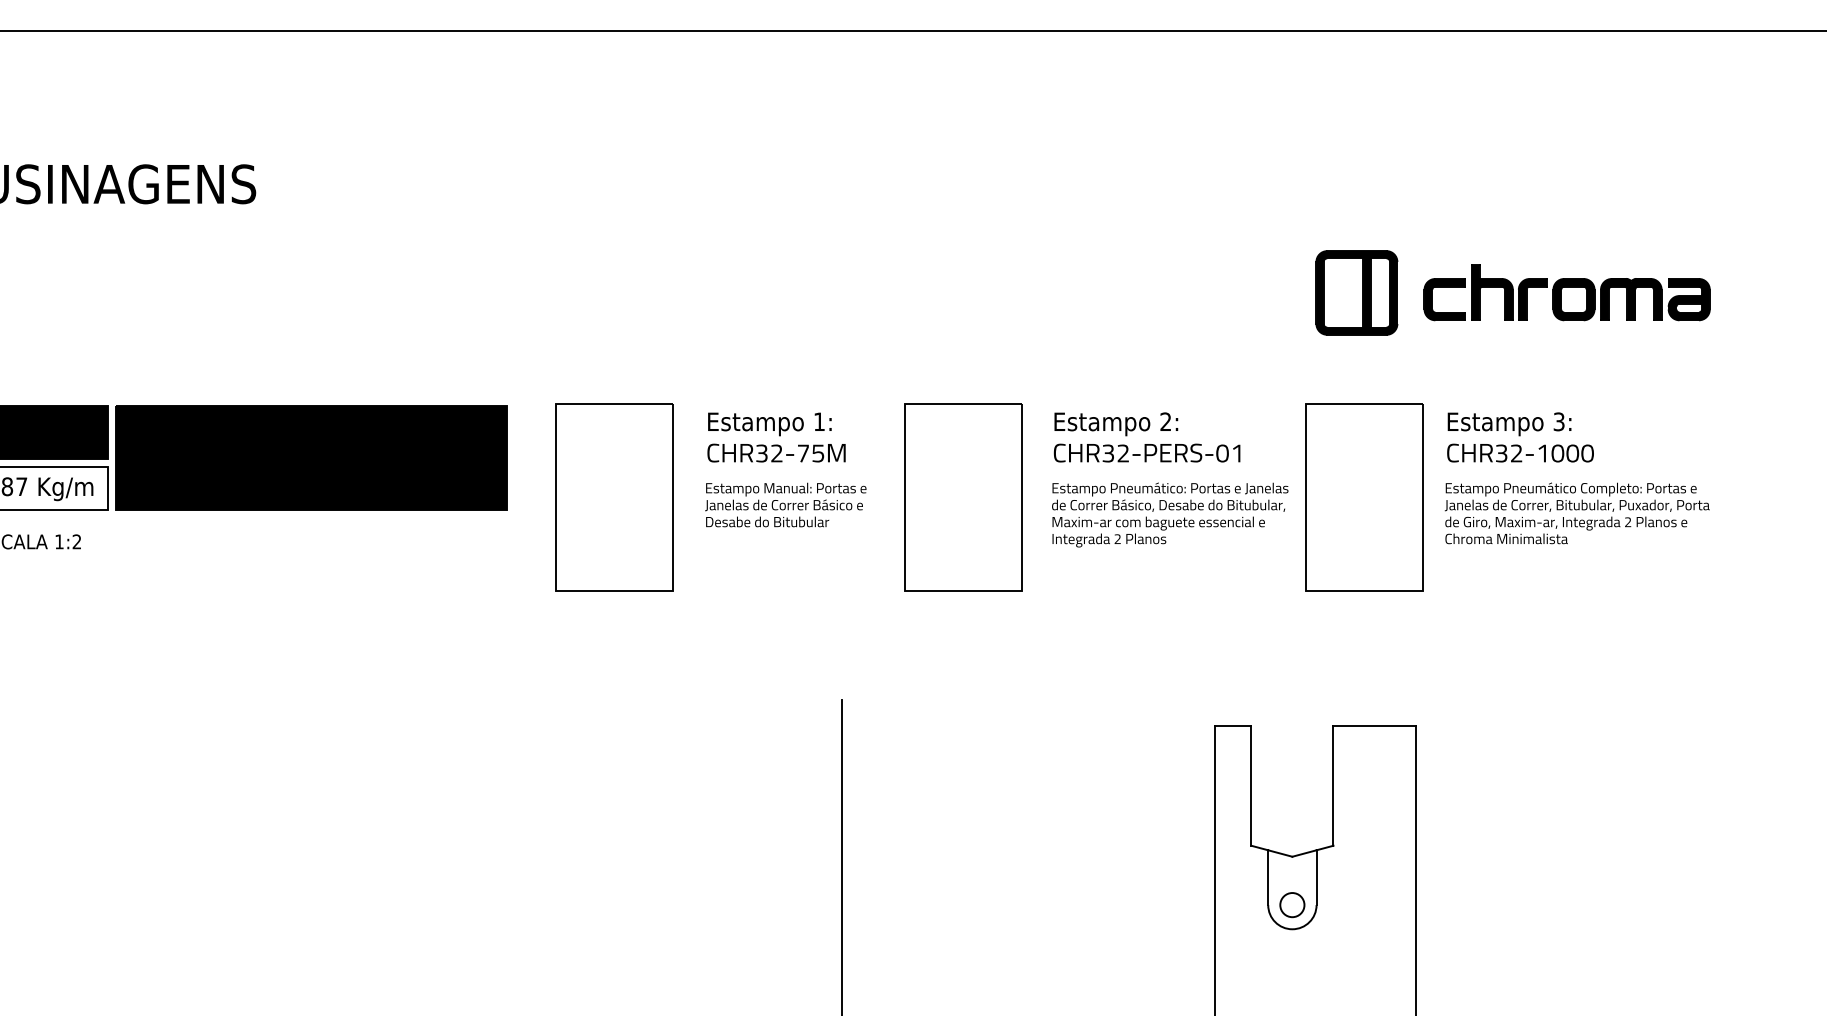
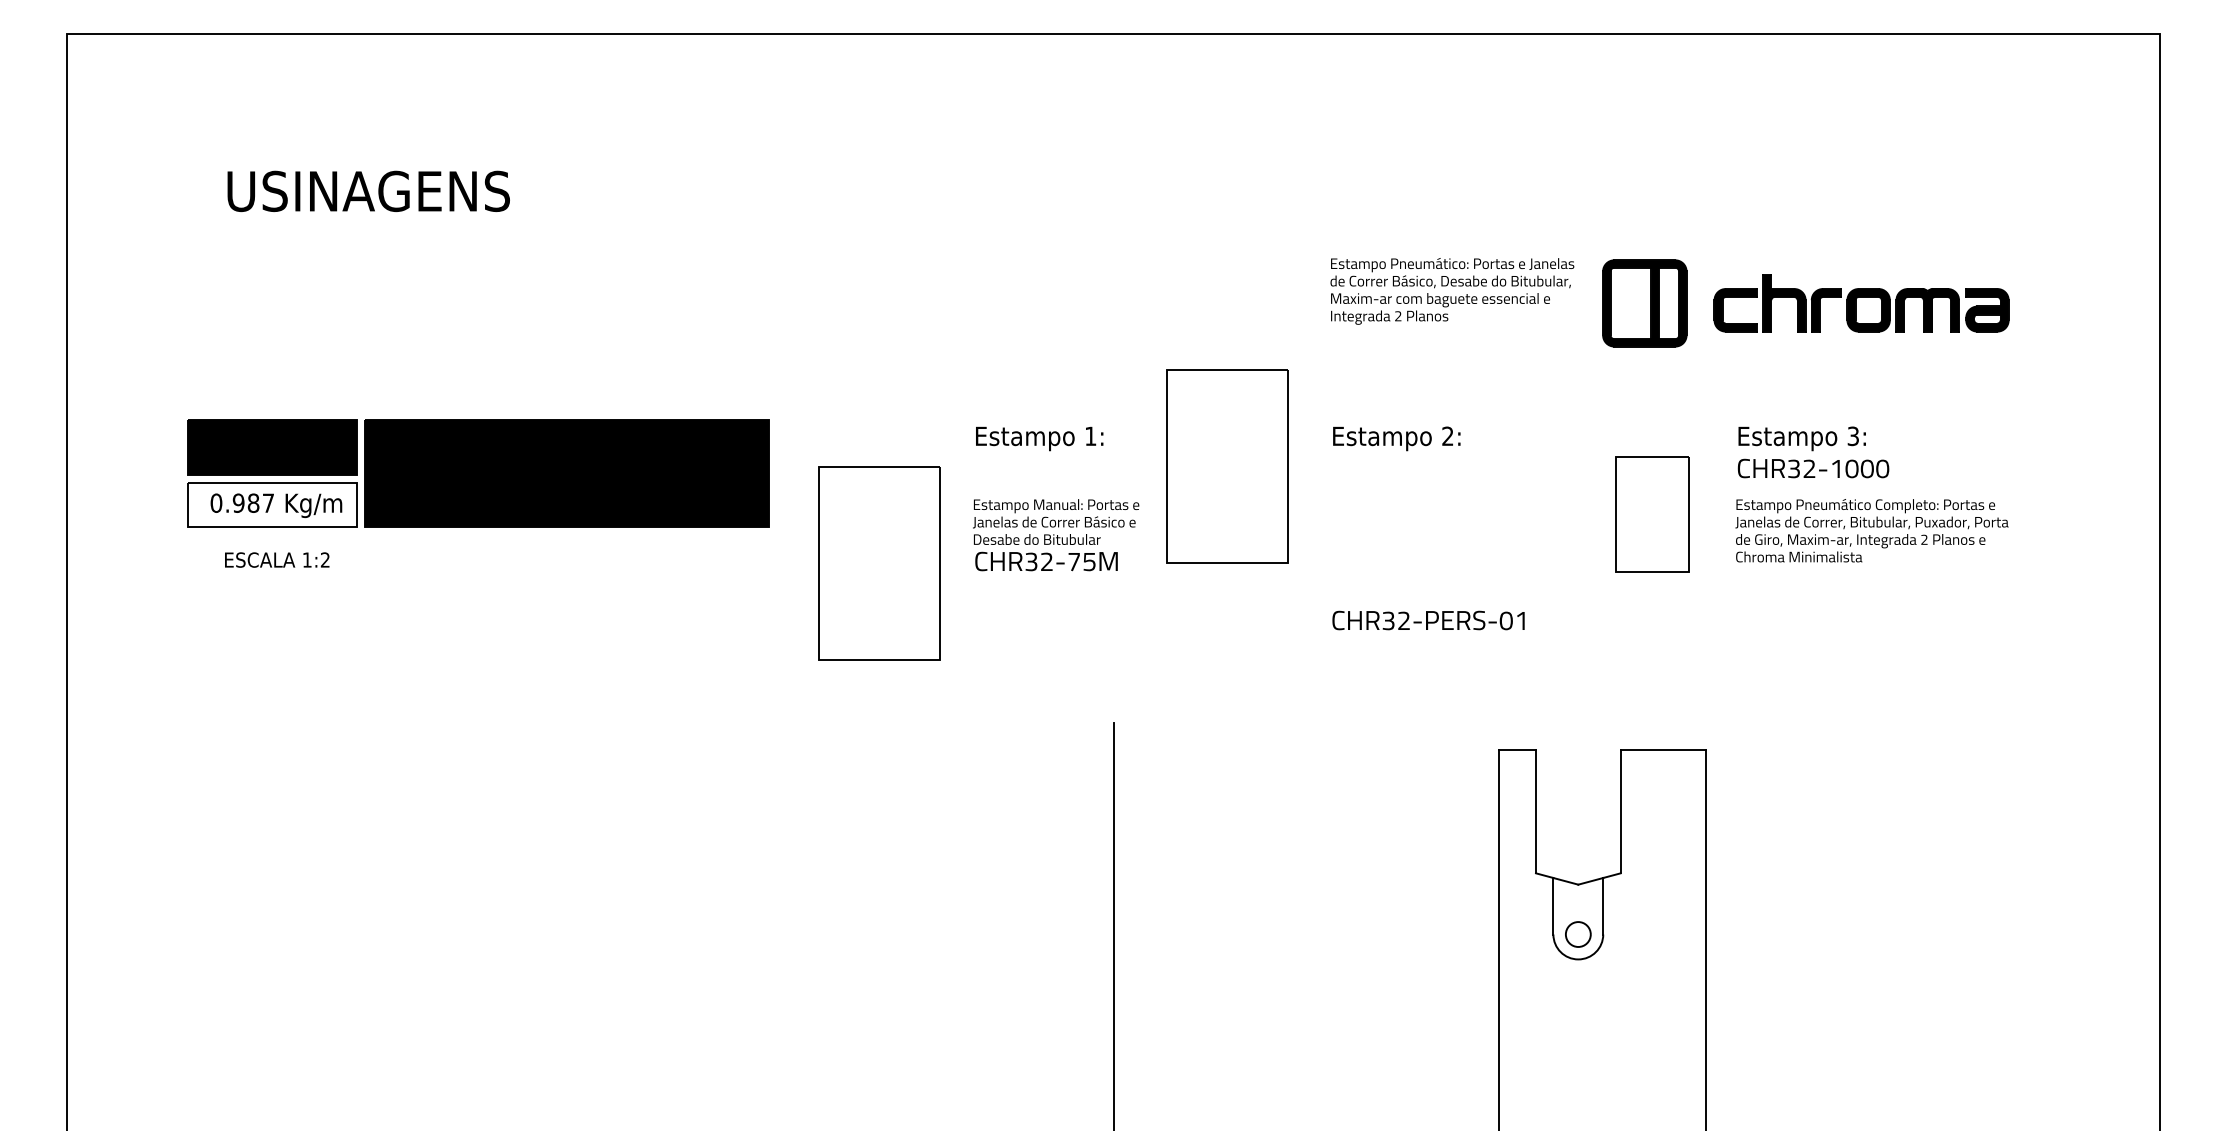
text: (776, 453) -> (1046, 561), moved
text: (1147, 453) -> (1428, 620), moved
part: (614, 497) -> (879, 563), moved
part: (963, 497) -> (1227, 466), moved
part: (1364, 497) -> (1652, 514), size x0.6
text: (1170, 515) -> (1452, 291), moved

